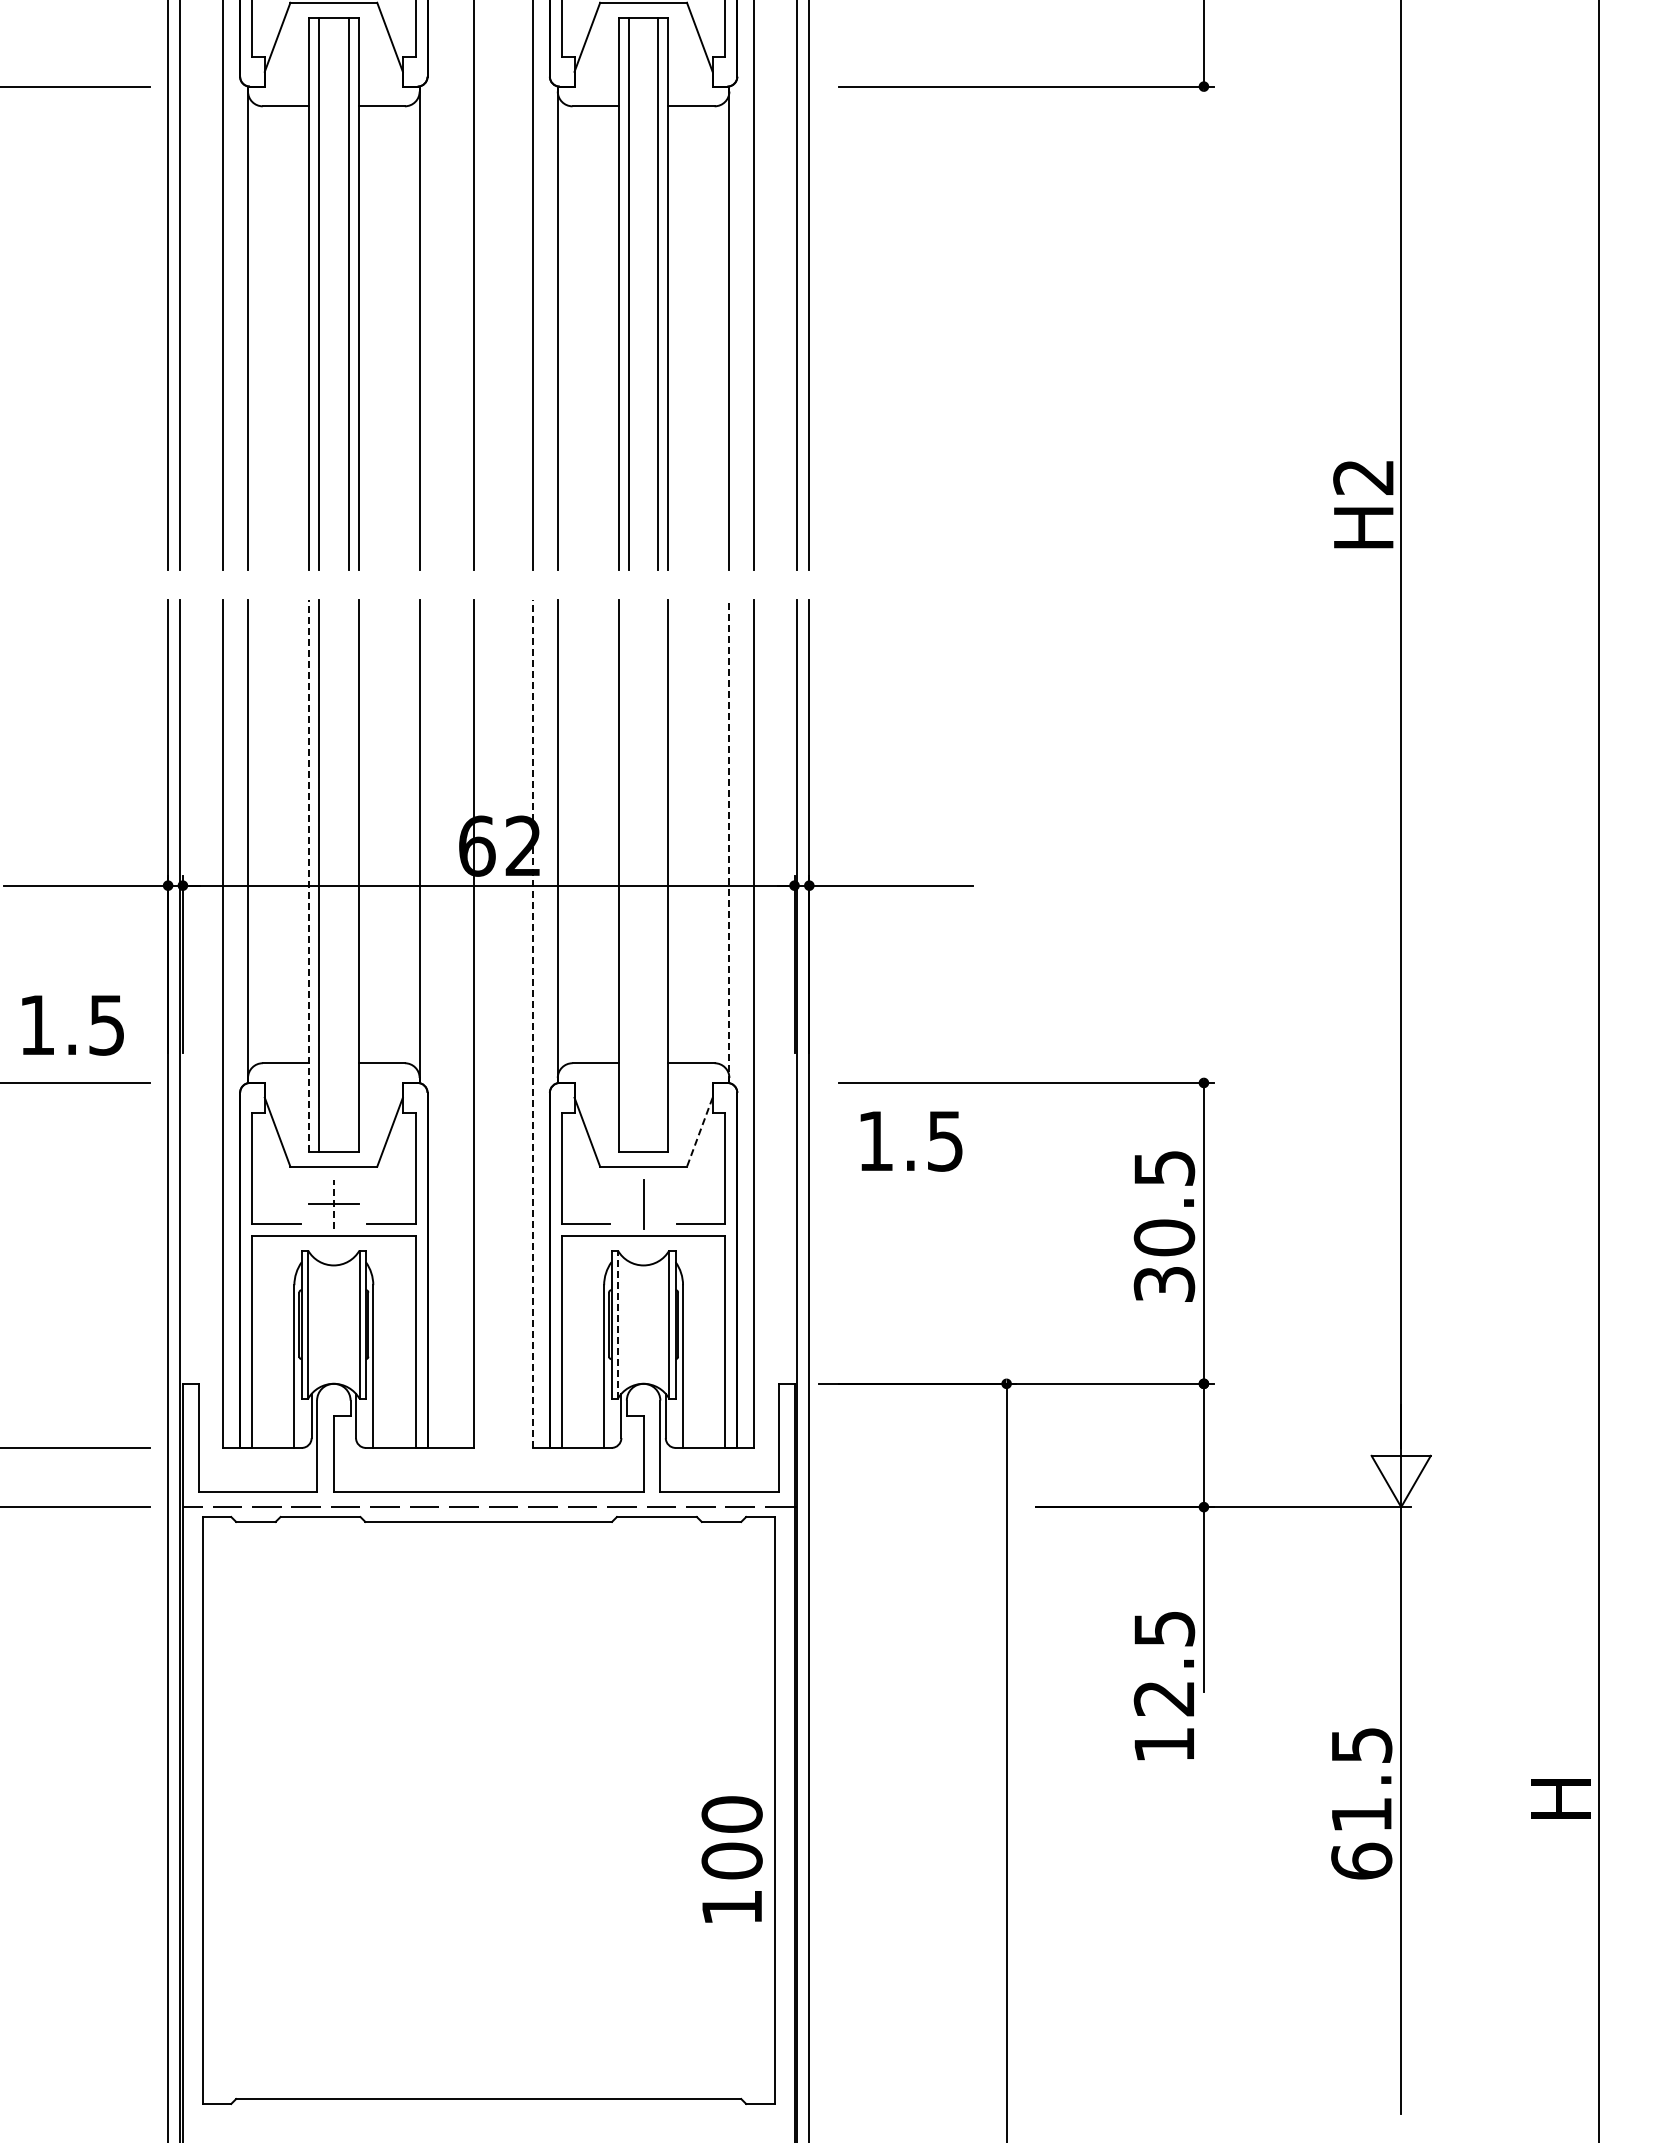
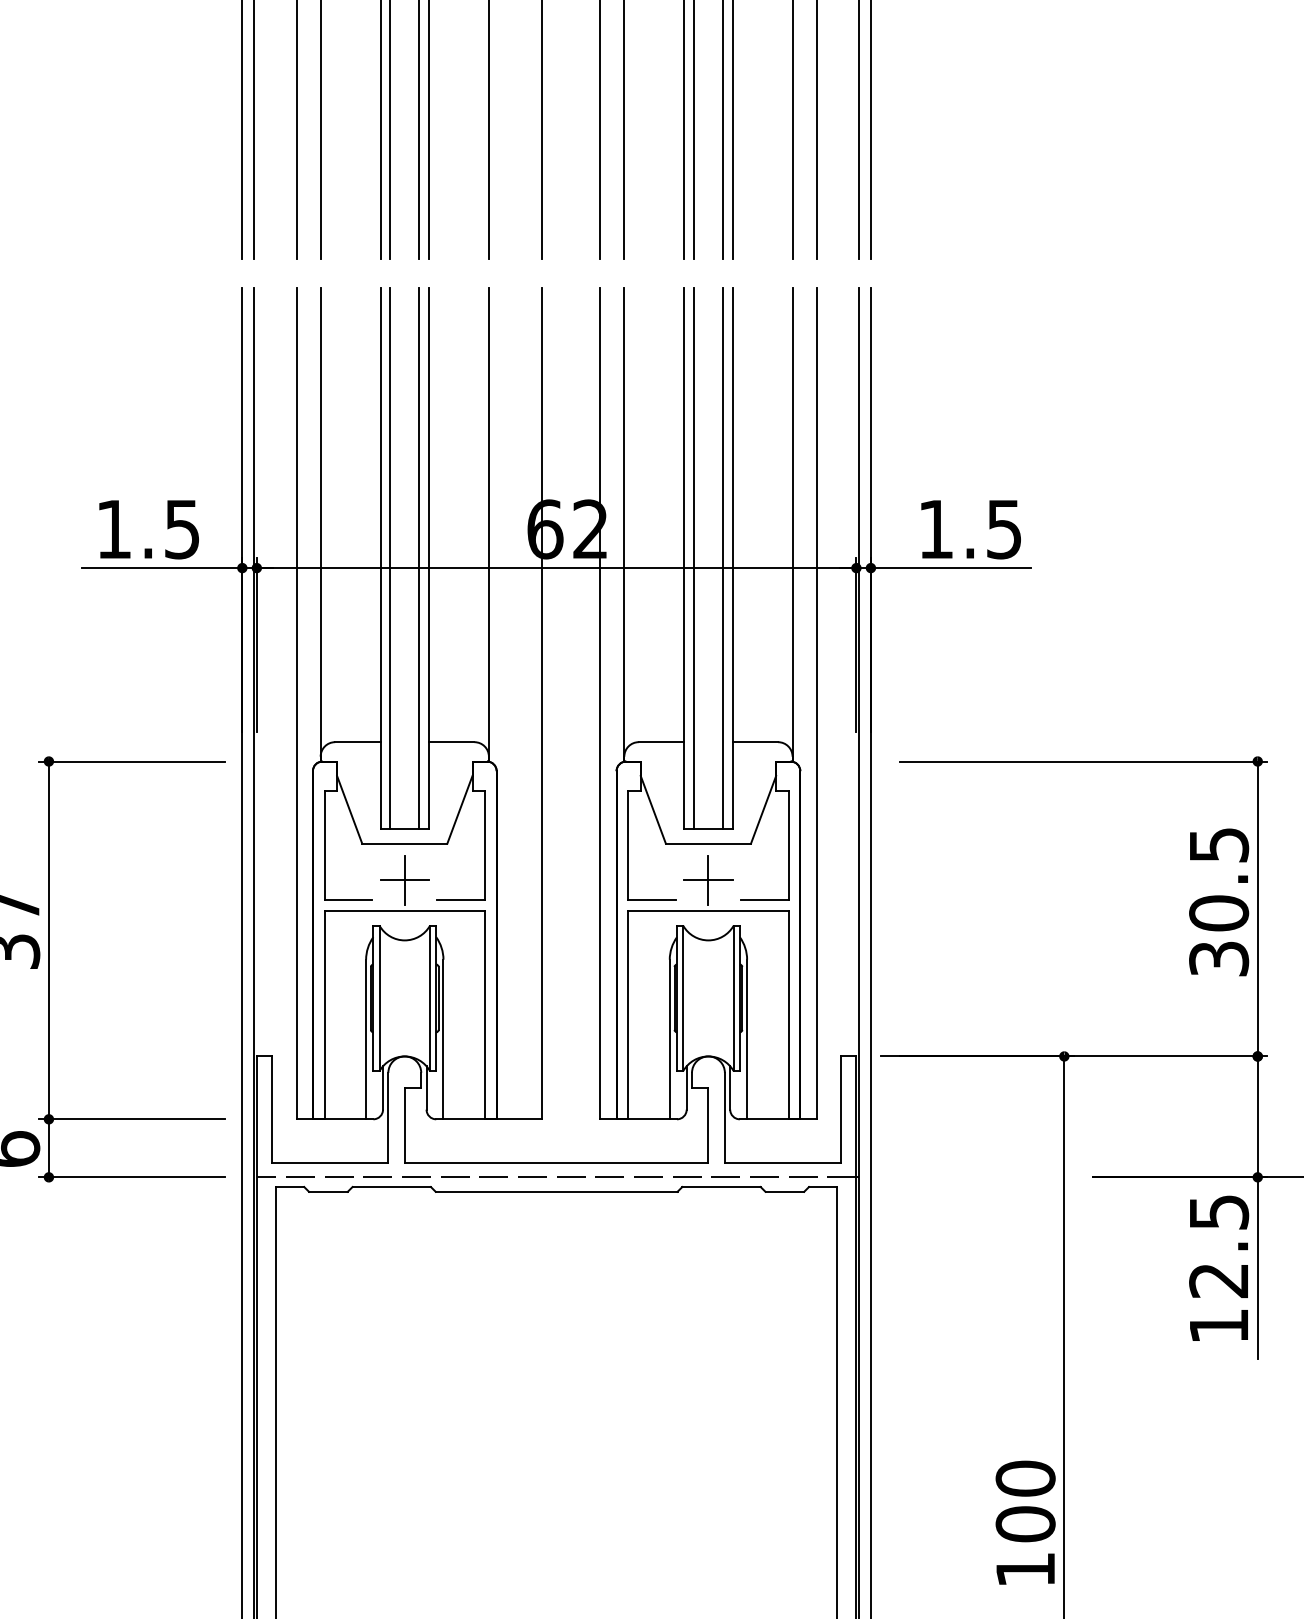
line: (729, 841) -> (792, 524), dashed -> solid
line: (309, 875) -> (380, 558), dashed -> solid
line: (348, 875) -> (419, 558), added
line: (628, 875) -> (693, 558), added
line: (658, 875) -> (723, 558), added
line: (533, 1023) -> (600, 703), dashed -> solid
text: (72, 1025) -> (148, 529), moved
line: (699, 1132) -> (763, 810), dashed -> solid
text: (911, 1141) -> (971, 529), moved
line: (333, 1204) -> (404, 880), dashed -> solid
line: (643, 1204) -> (708, 880), added
line: (617, 1324) -> (682, 998), dashed -> solid
text: (1164, 1686) -> (1219, 1268), moved
text: (731, 1859) -> (1024, 1522), moved

